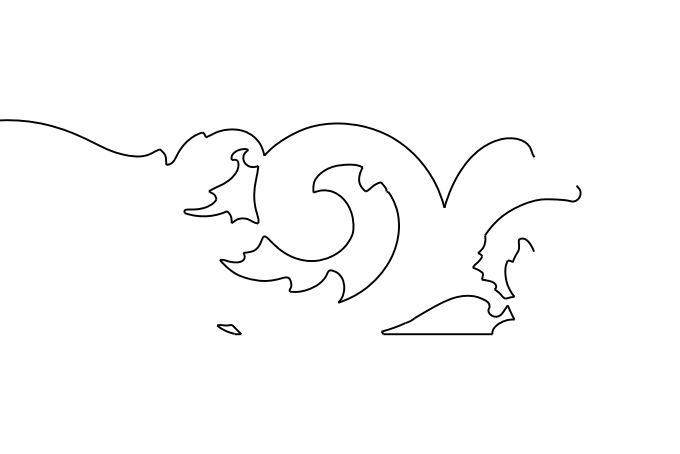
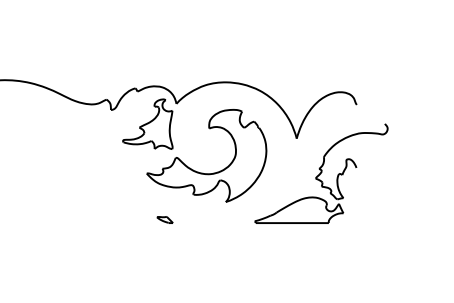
part: (228, 328) -> (164, 219), moved

